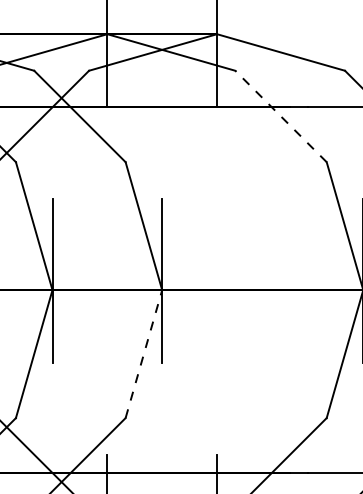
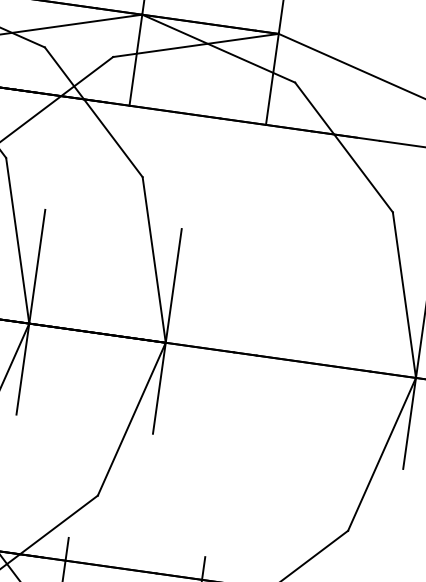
line: (281, 116) -> (344, 147), dashed -> solid
line: (143, 354) -> (131, 419), dashed -> solid

